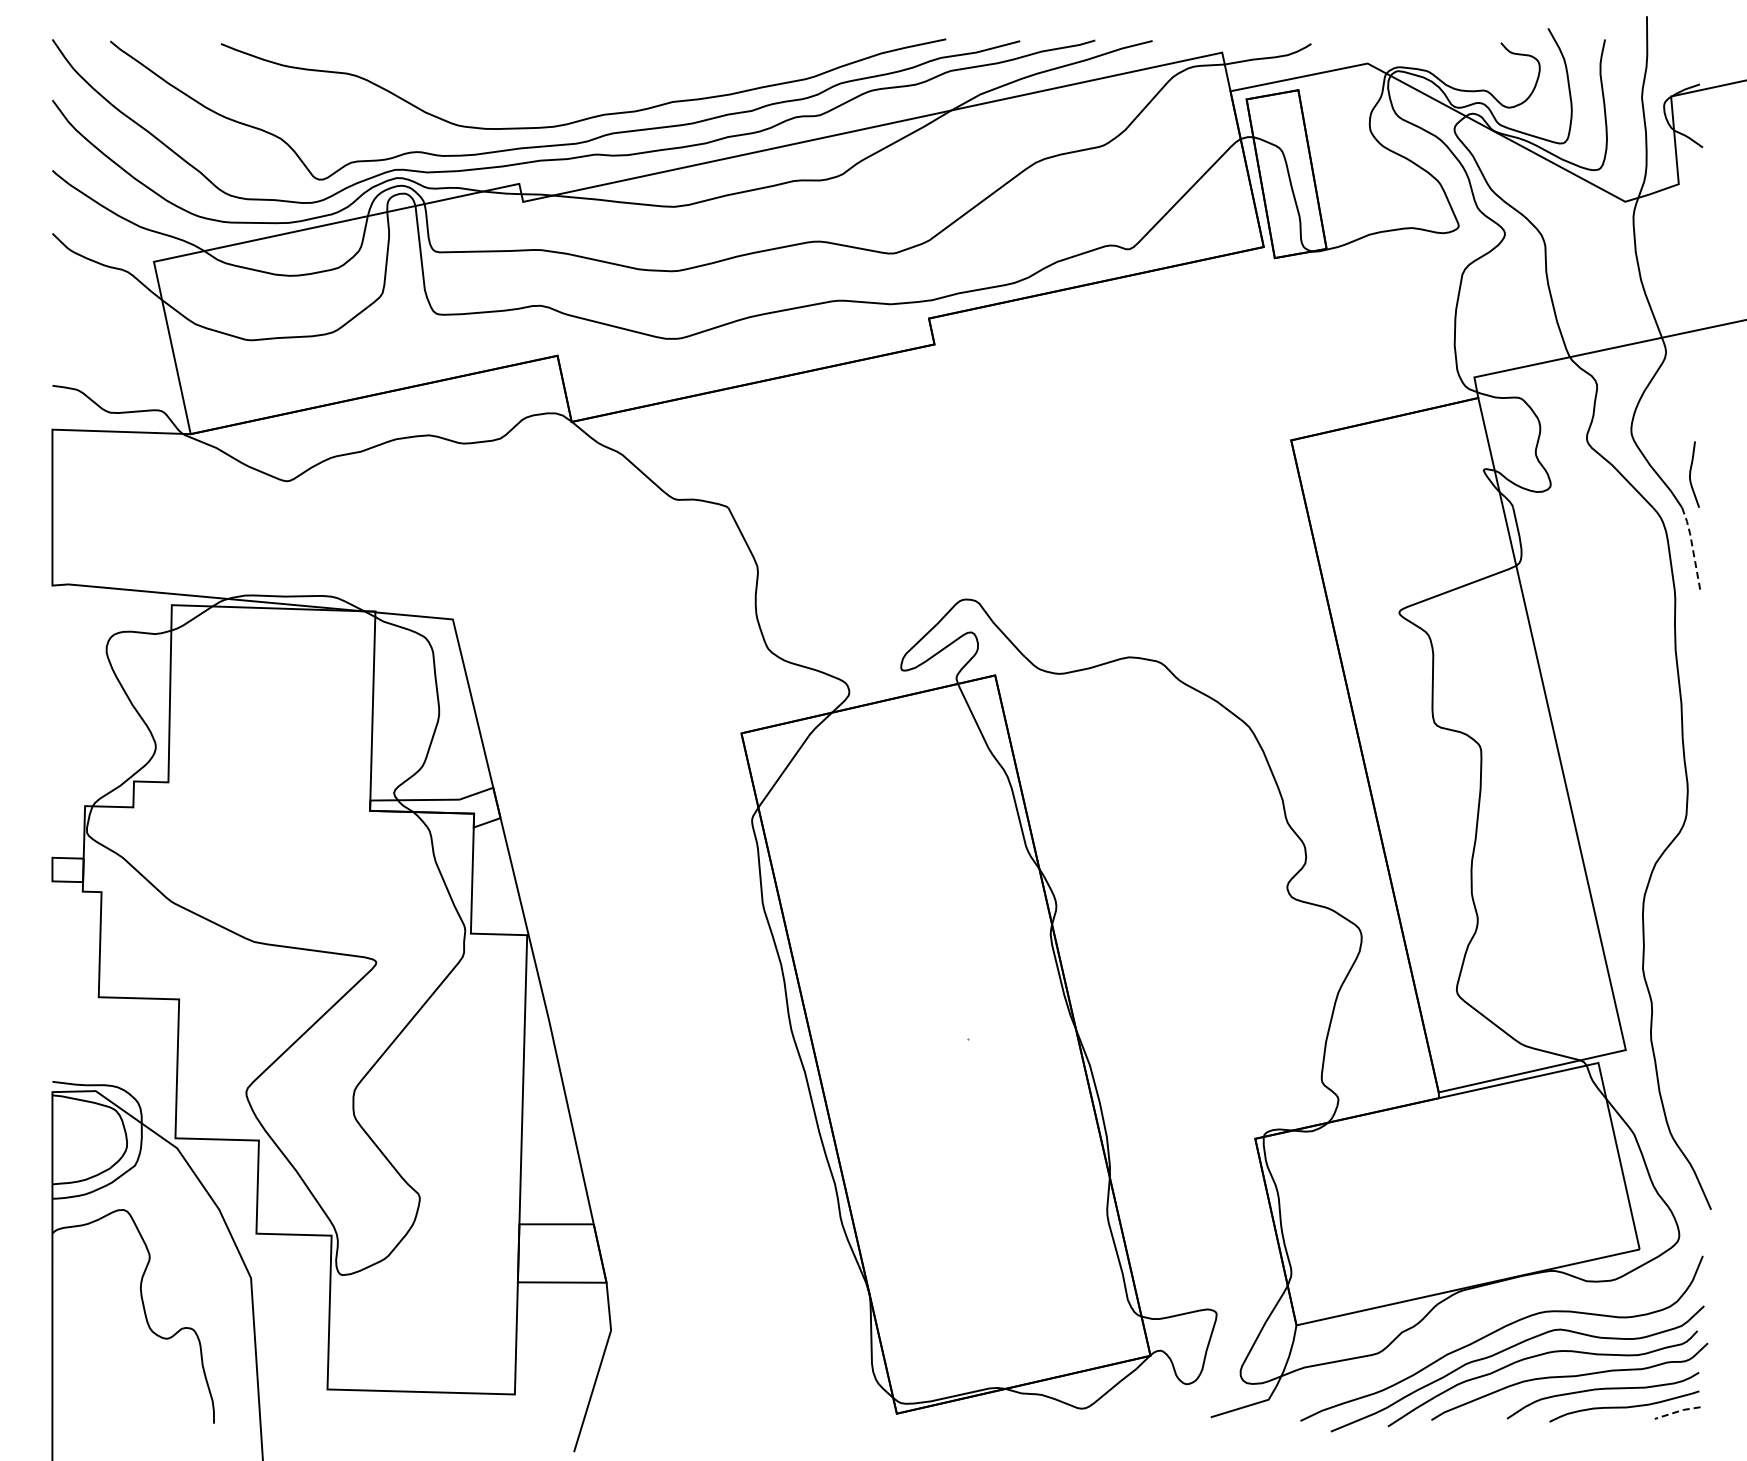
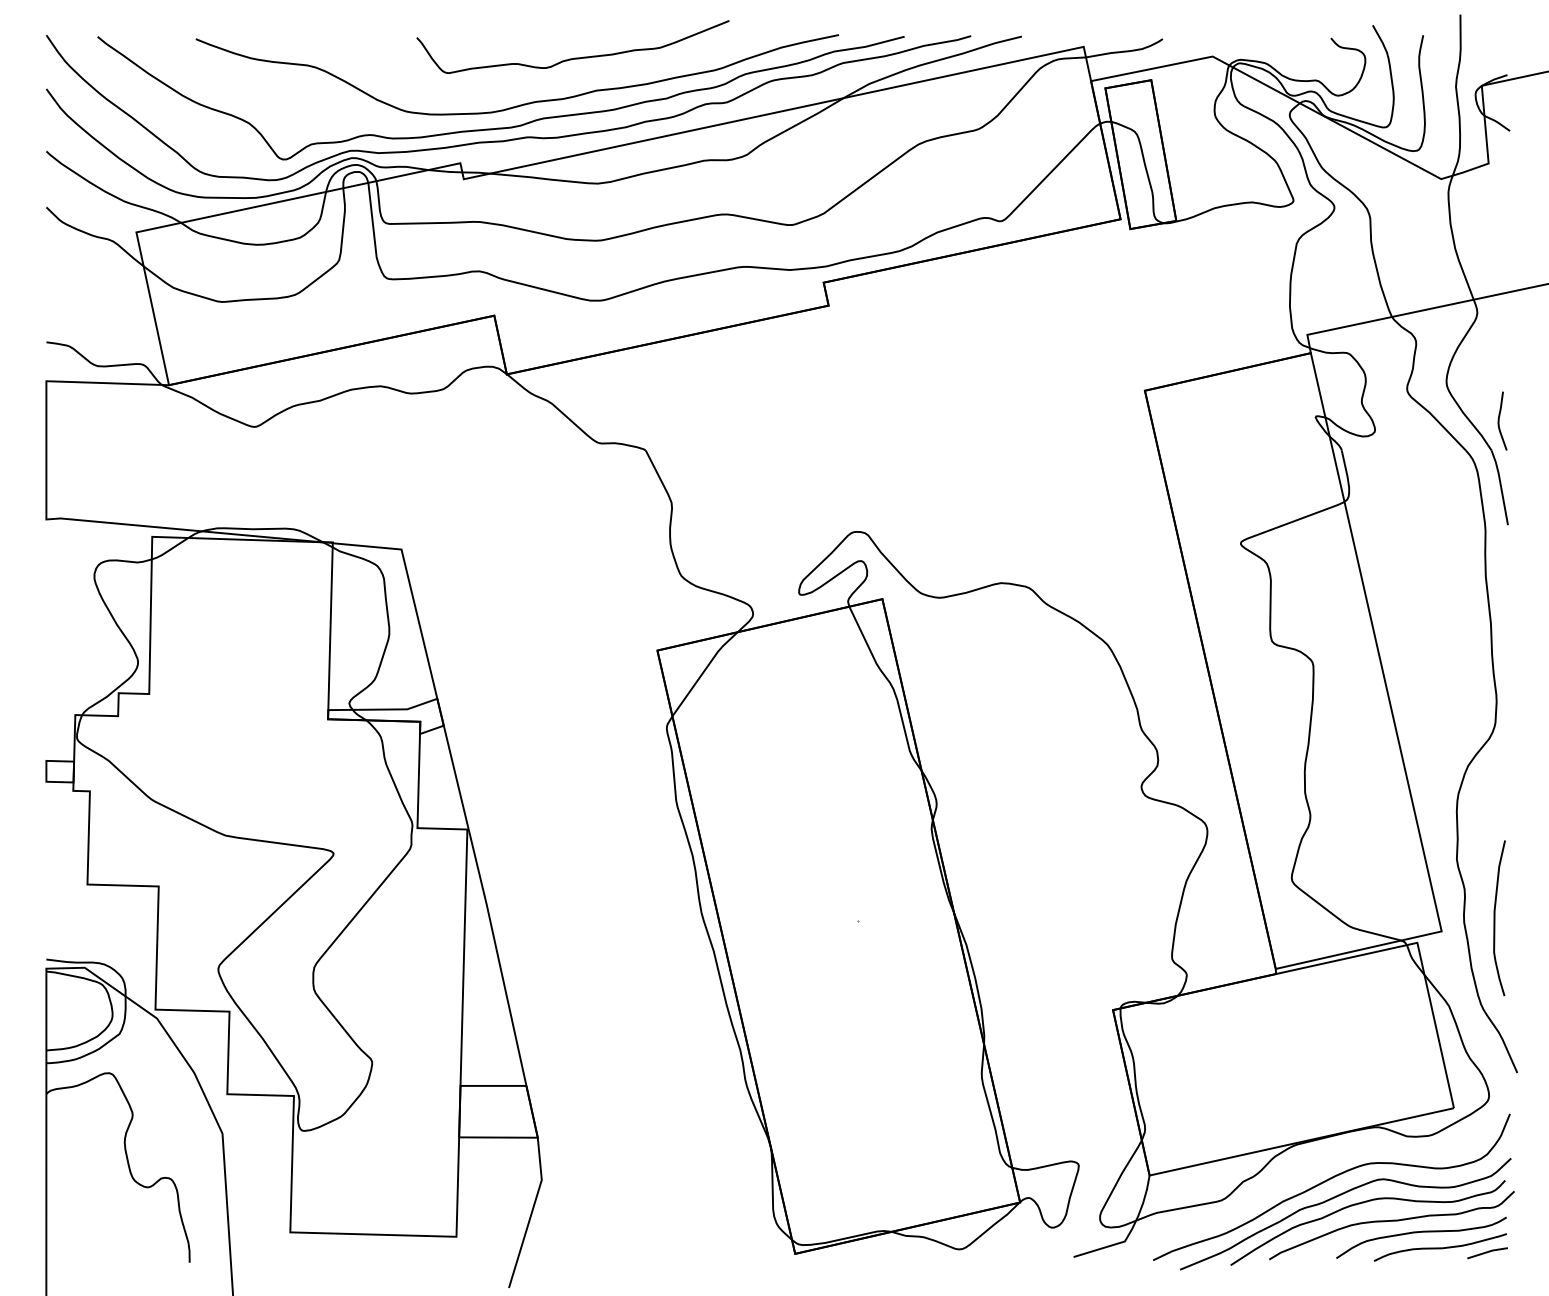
curve: (650, 64) -> (576, 57), added
line: (1692, 548) -> (1500, 486), dashed -> solid
curve: (1686, 1034) -> (1495, 917), added
line: (1677, 1411) -> (1487, 1251), dashed -> solid

